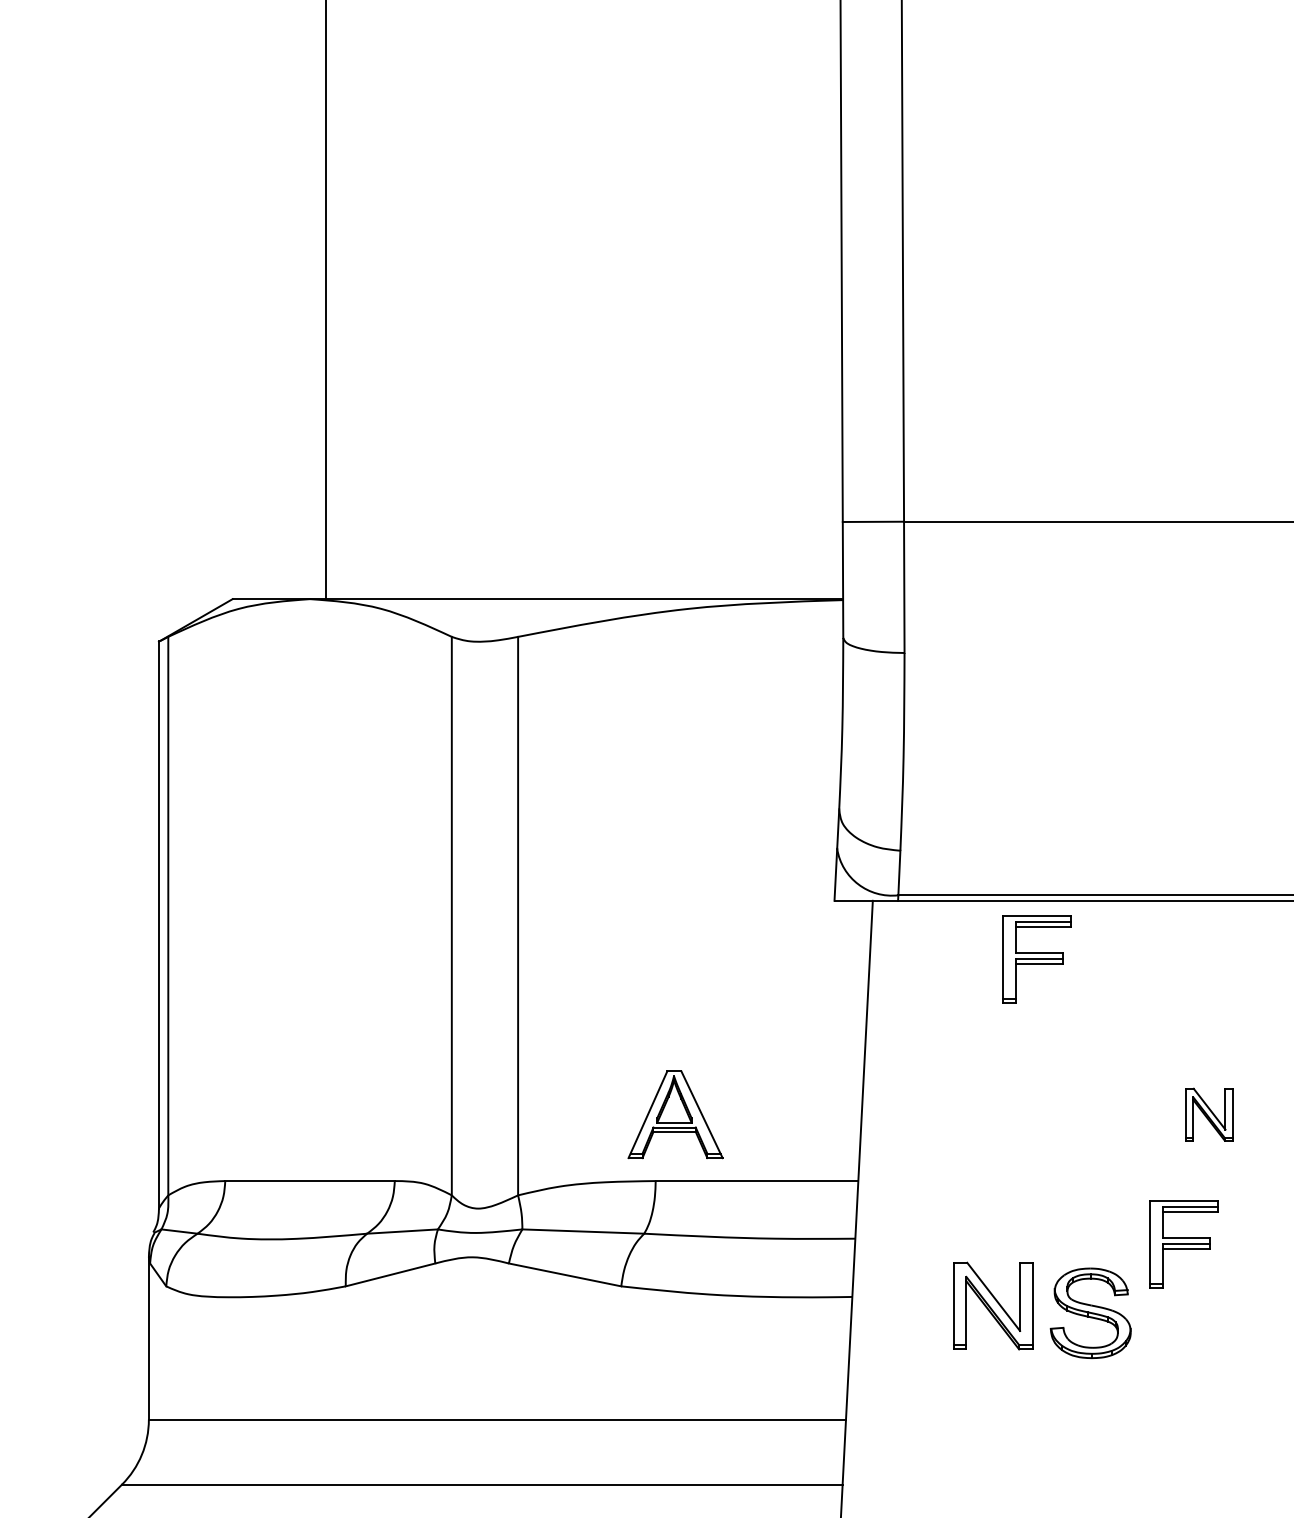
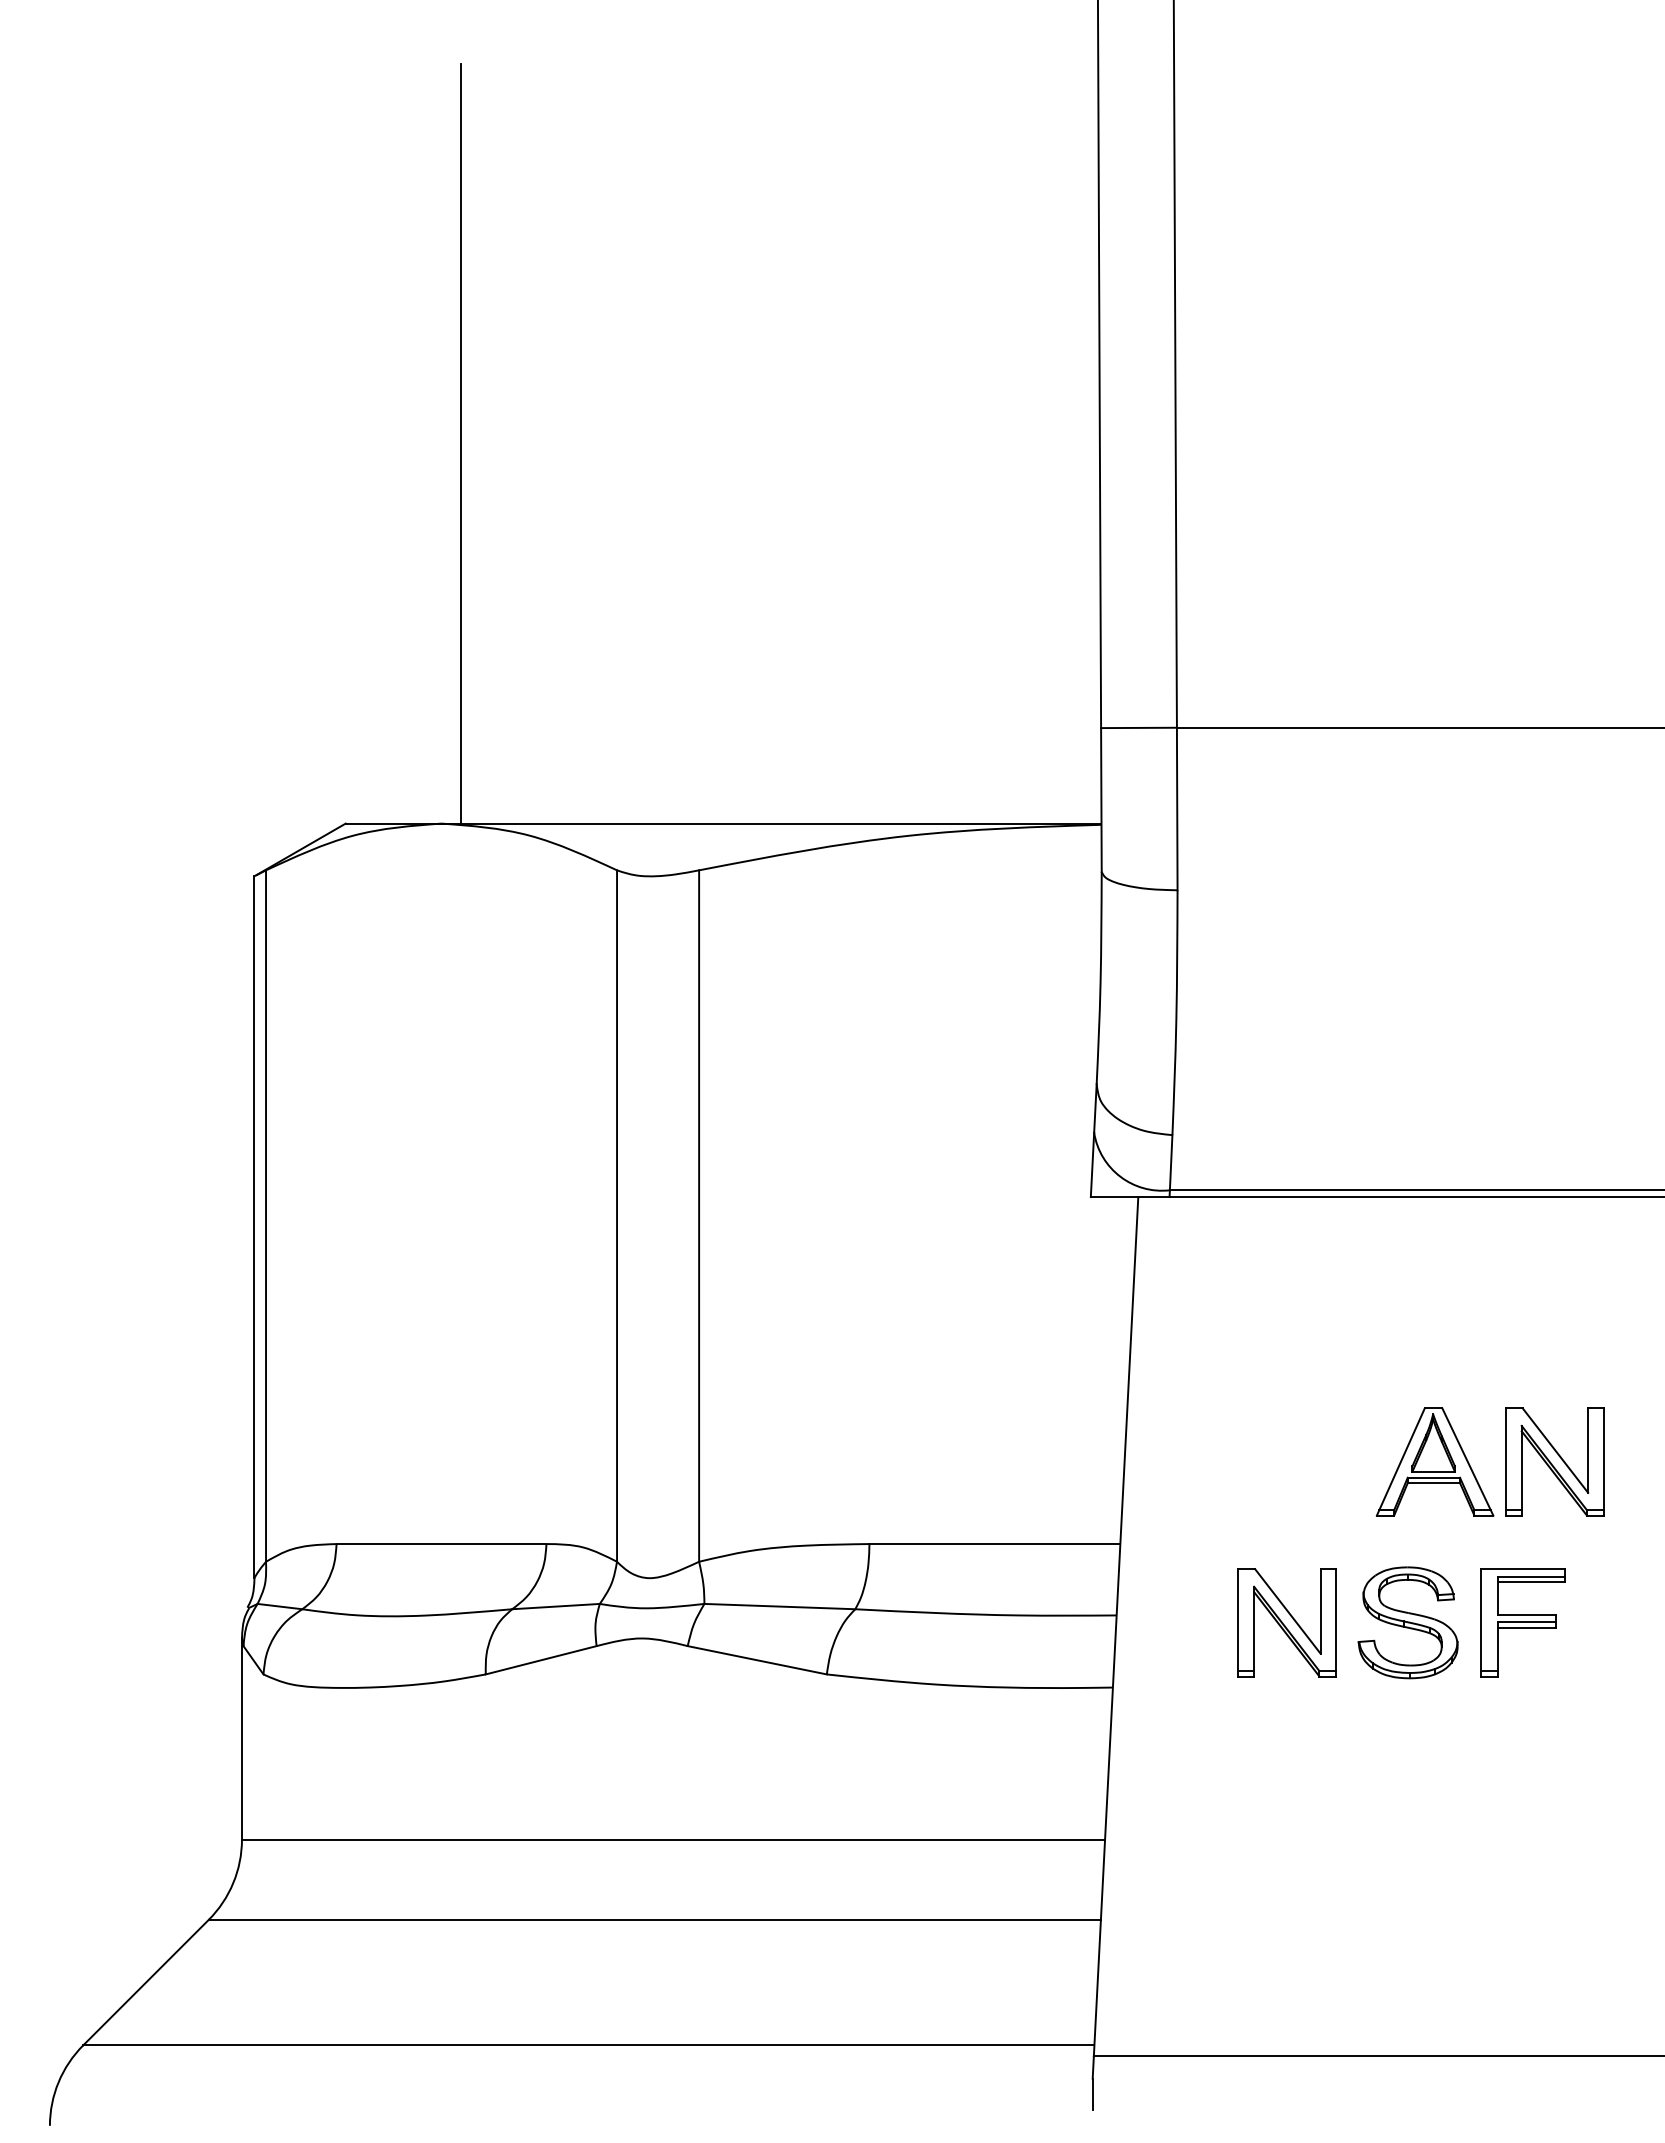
part: (1036, 959) -> (1340, 1269), removed
part: (675, 1114) -> (1435, 1461), moved
part: (1209, 1114) -> (1554, 1461), size x1.67
part: (992, 1305) -> (1286, 1622), moved
part: (1090, 1313) -> (1407, 1622), moved

